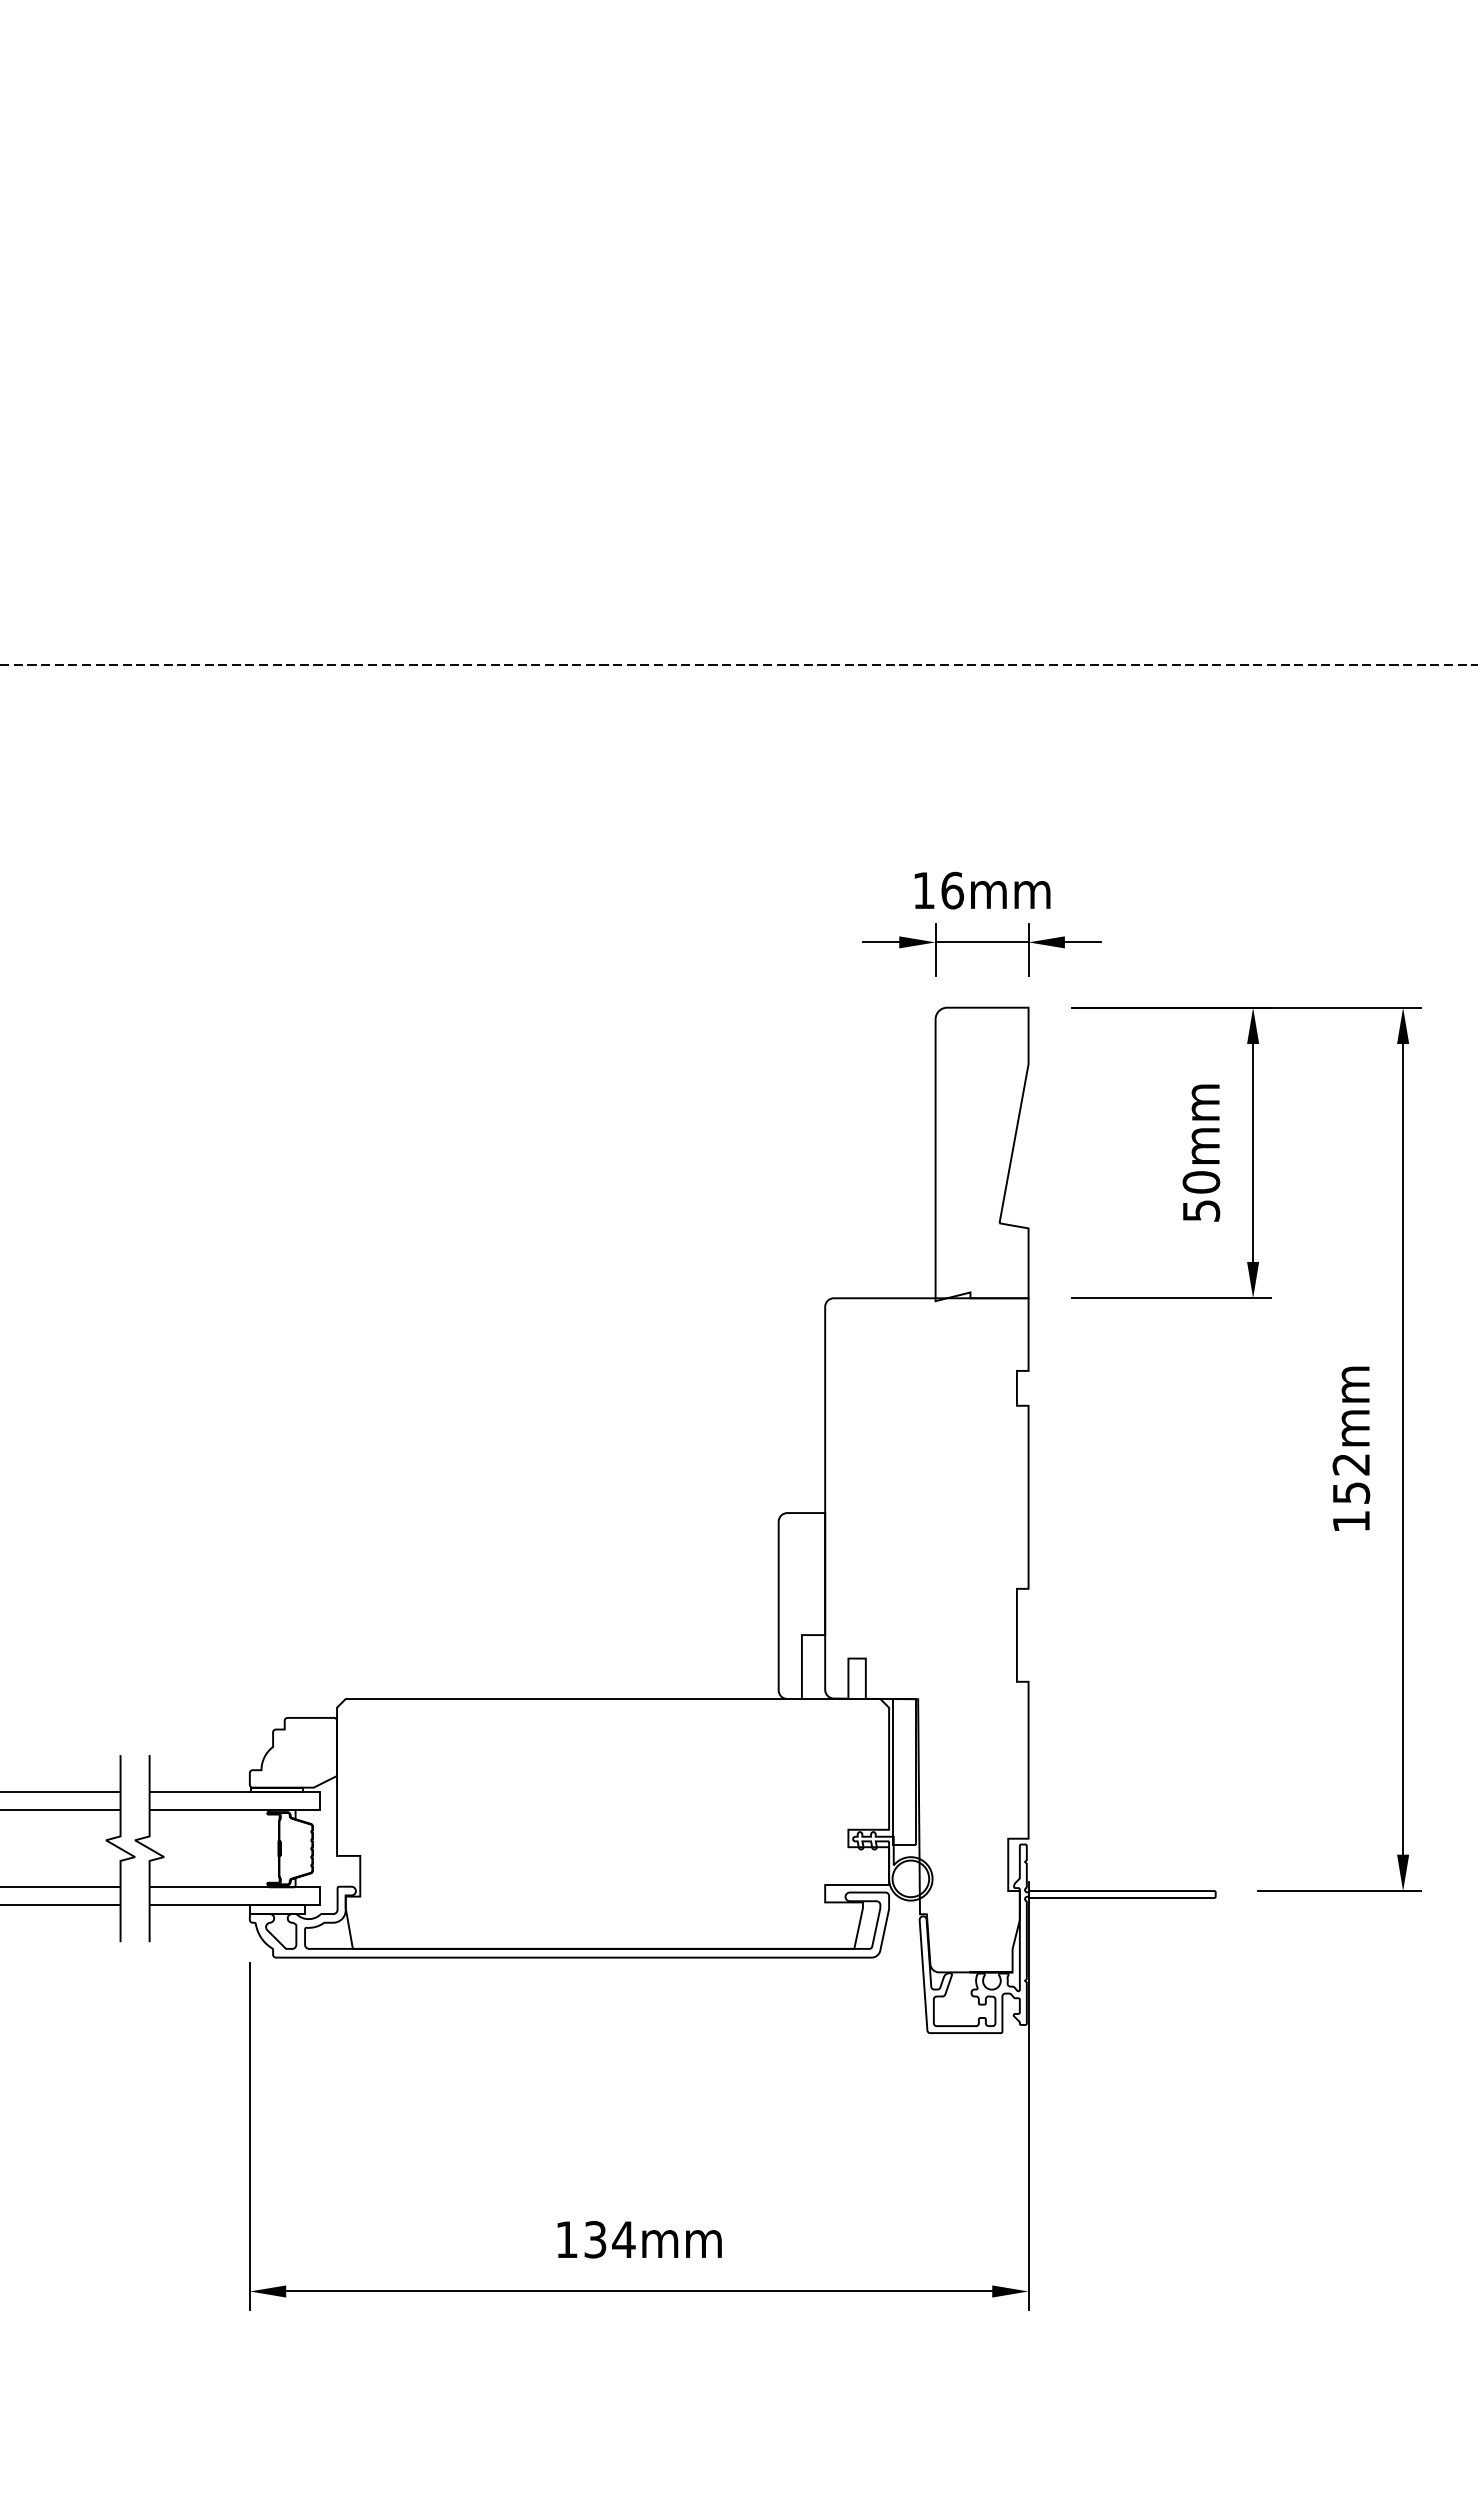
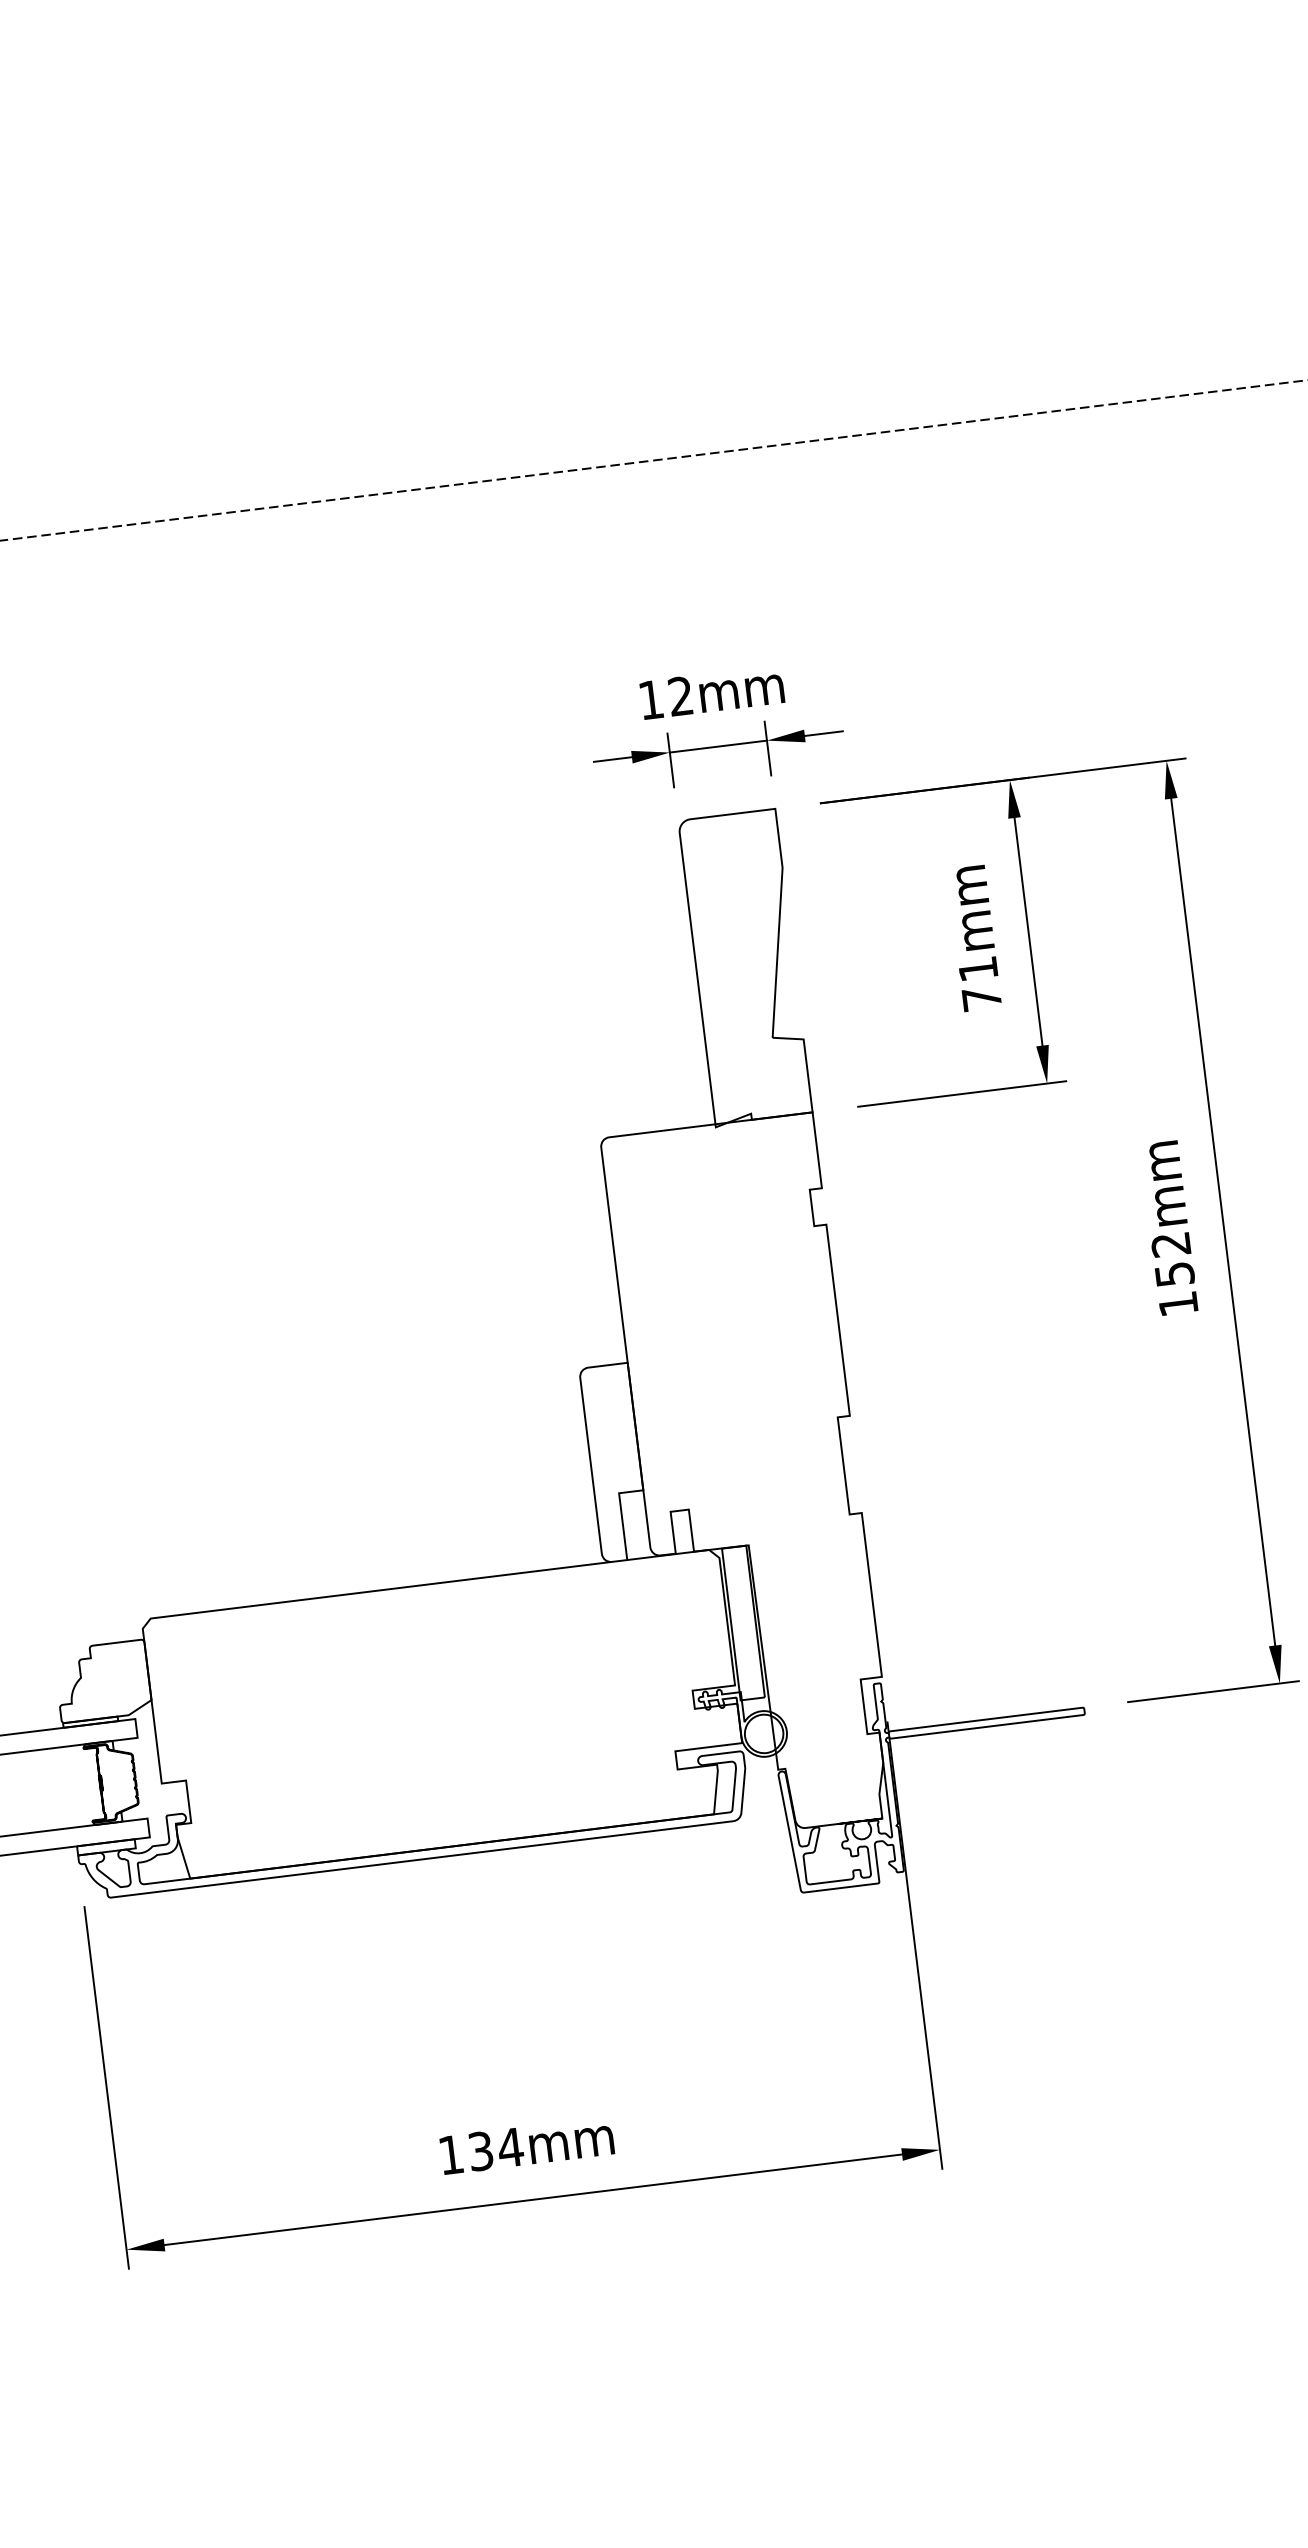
text: (952, 890) -> (680, 696), 16mm -> 12mm
text: (1201, 1196) -> (980, 983), 50mm -> 71mm

